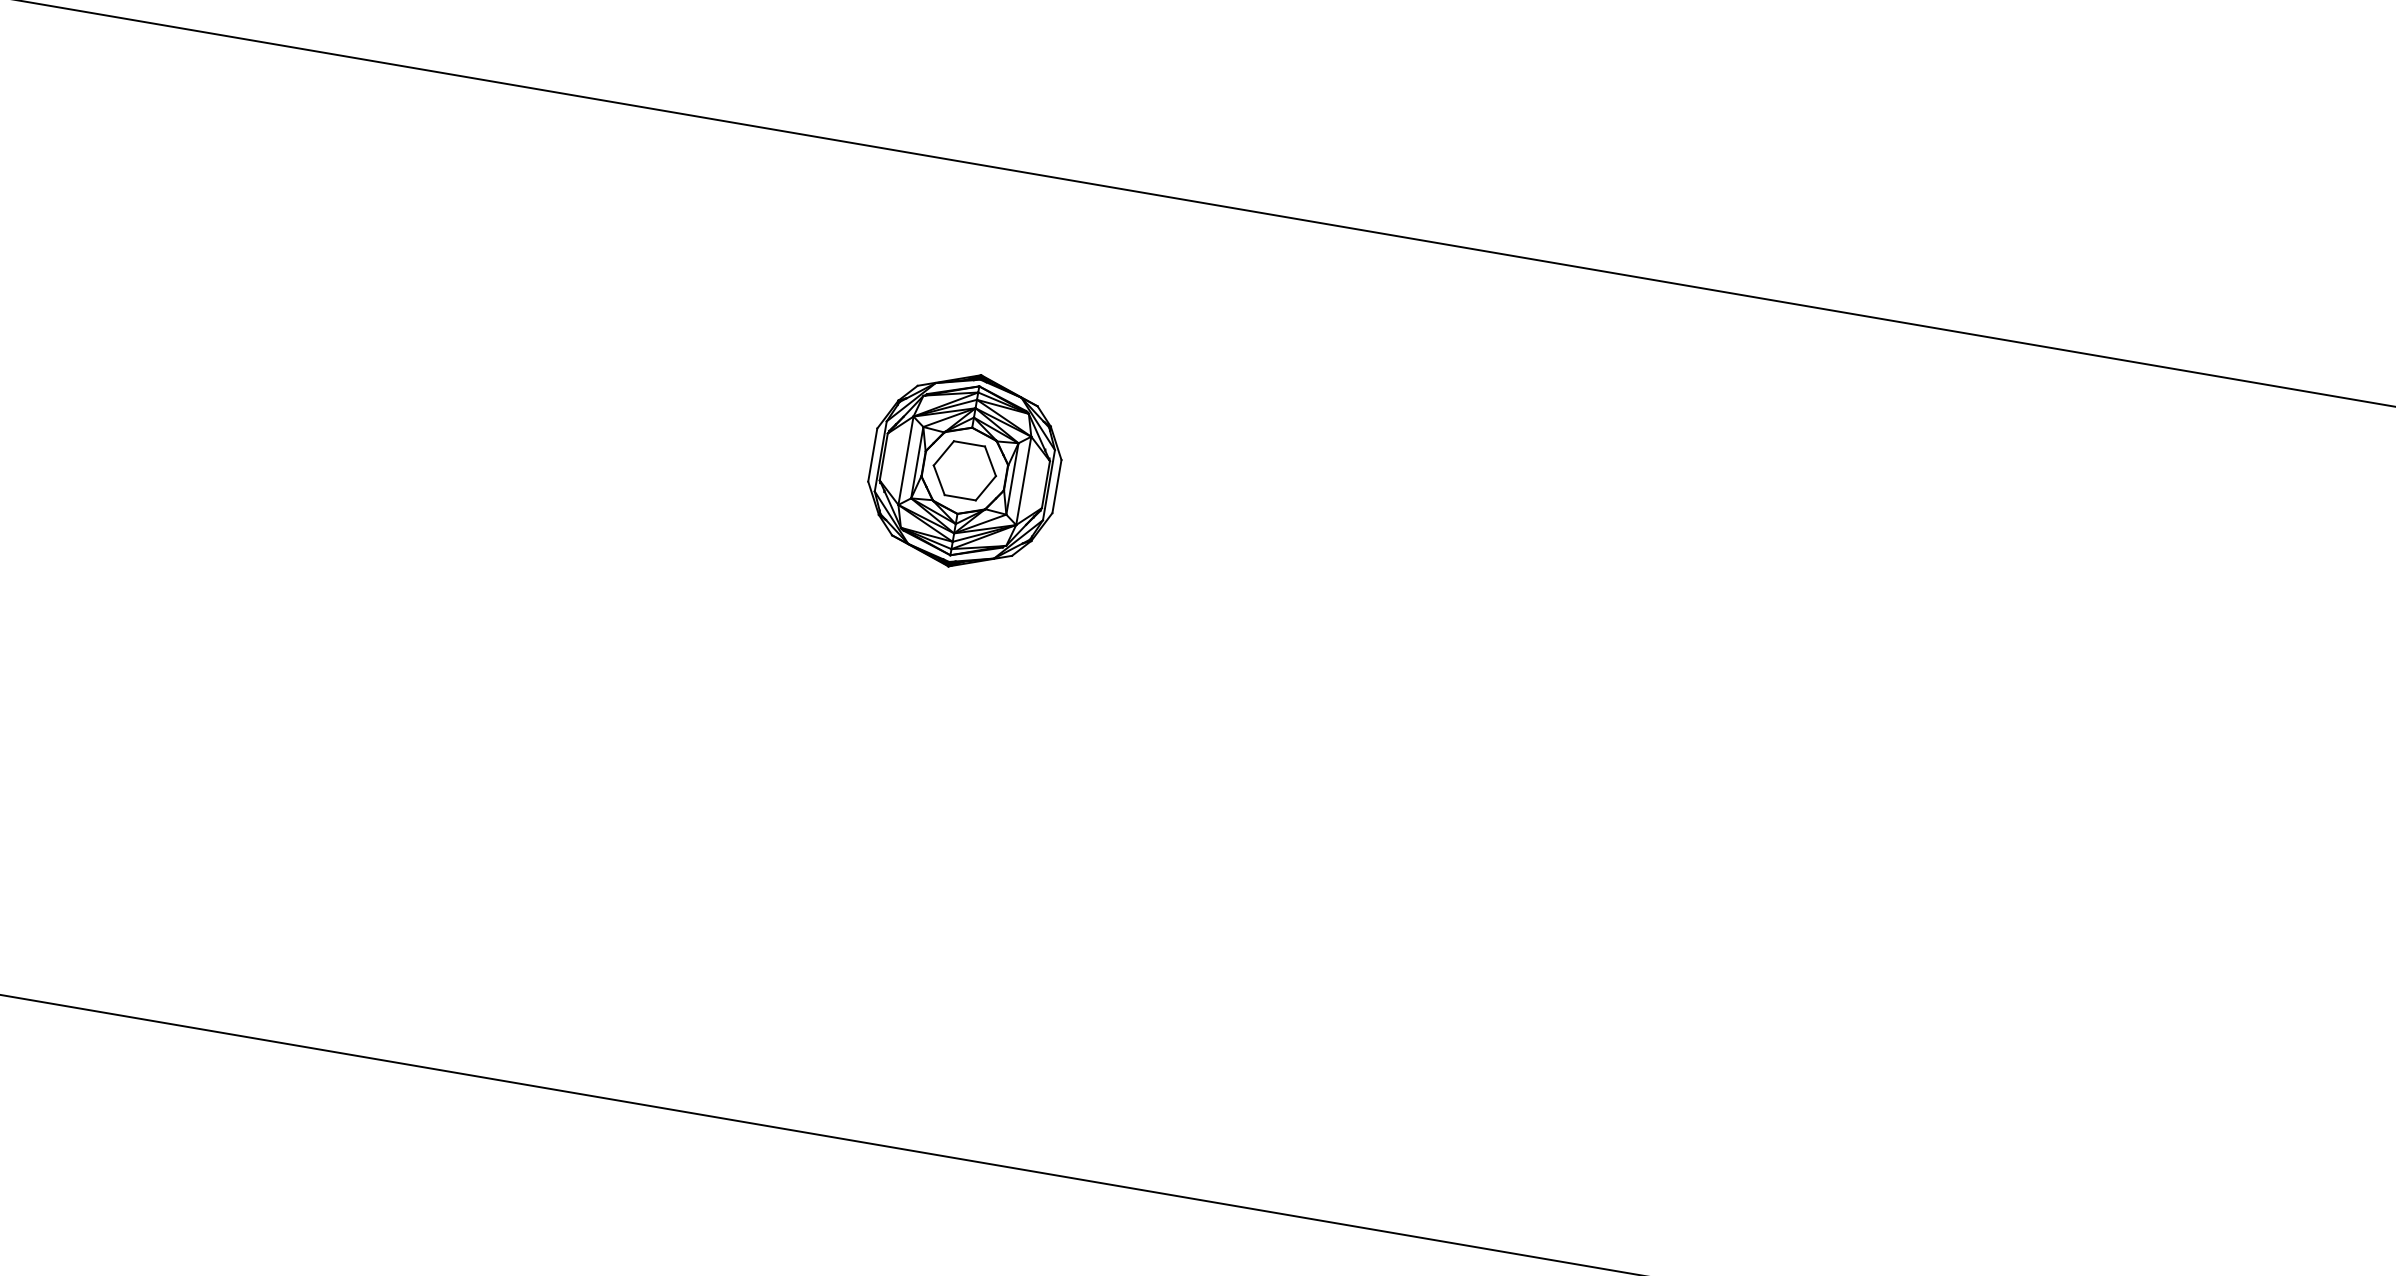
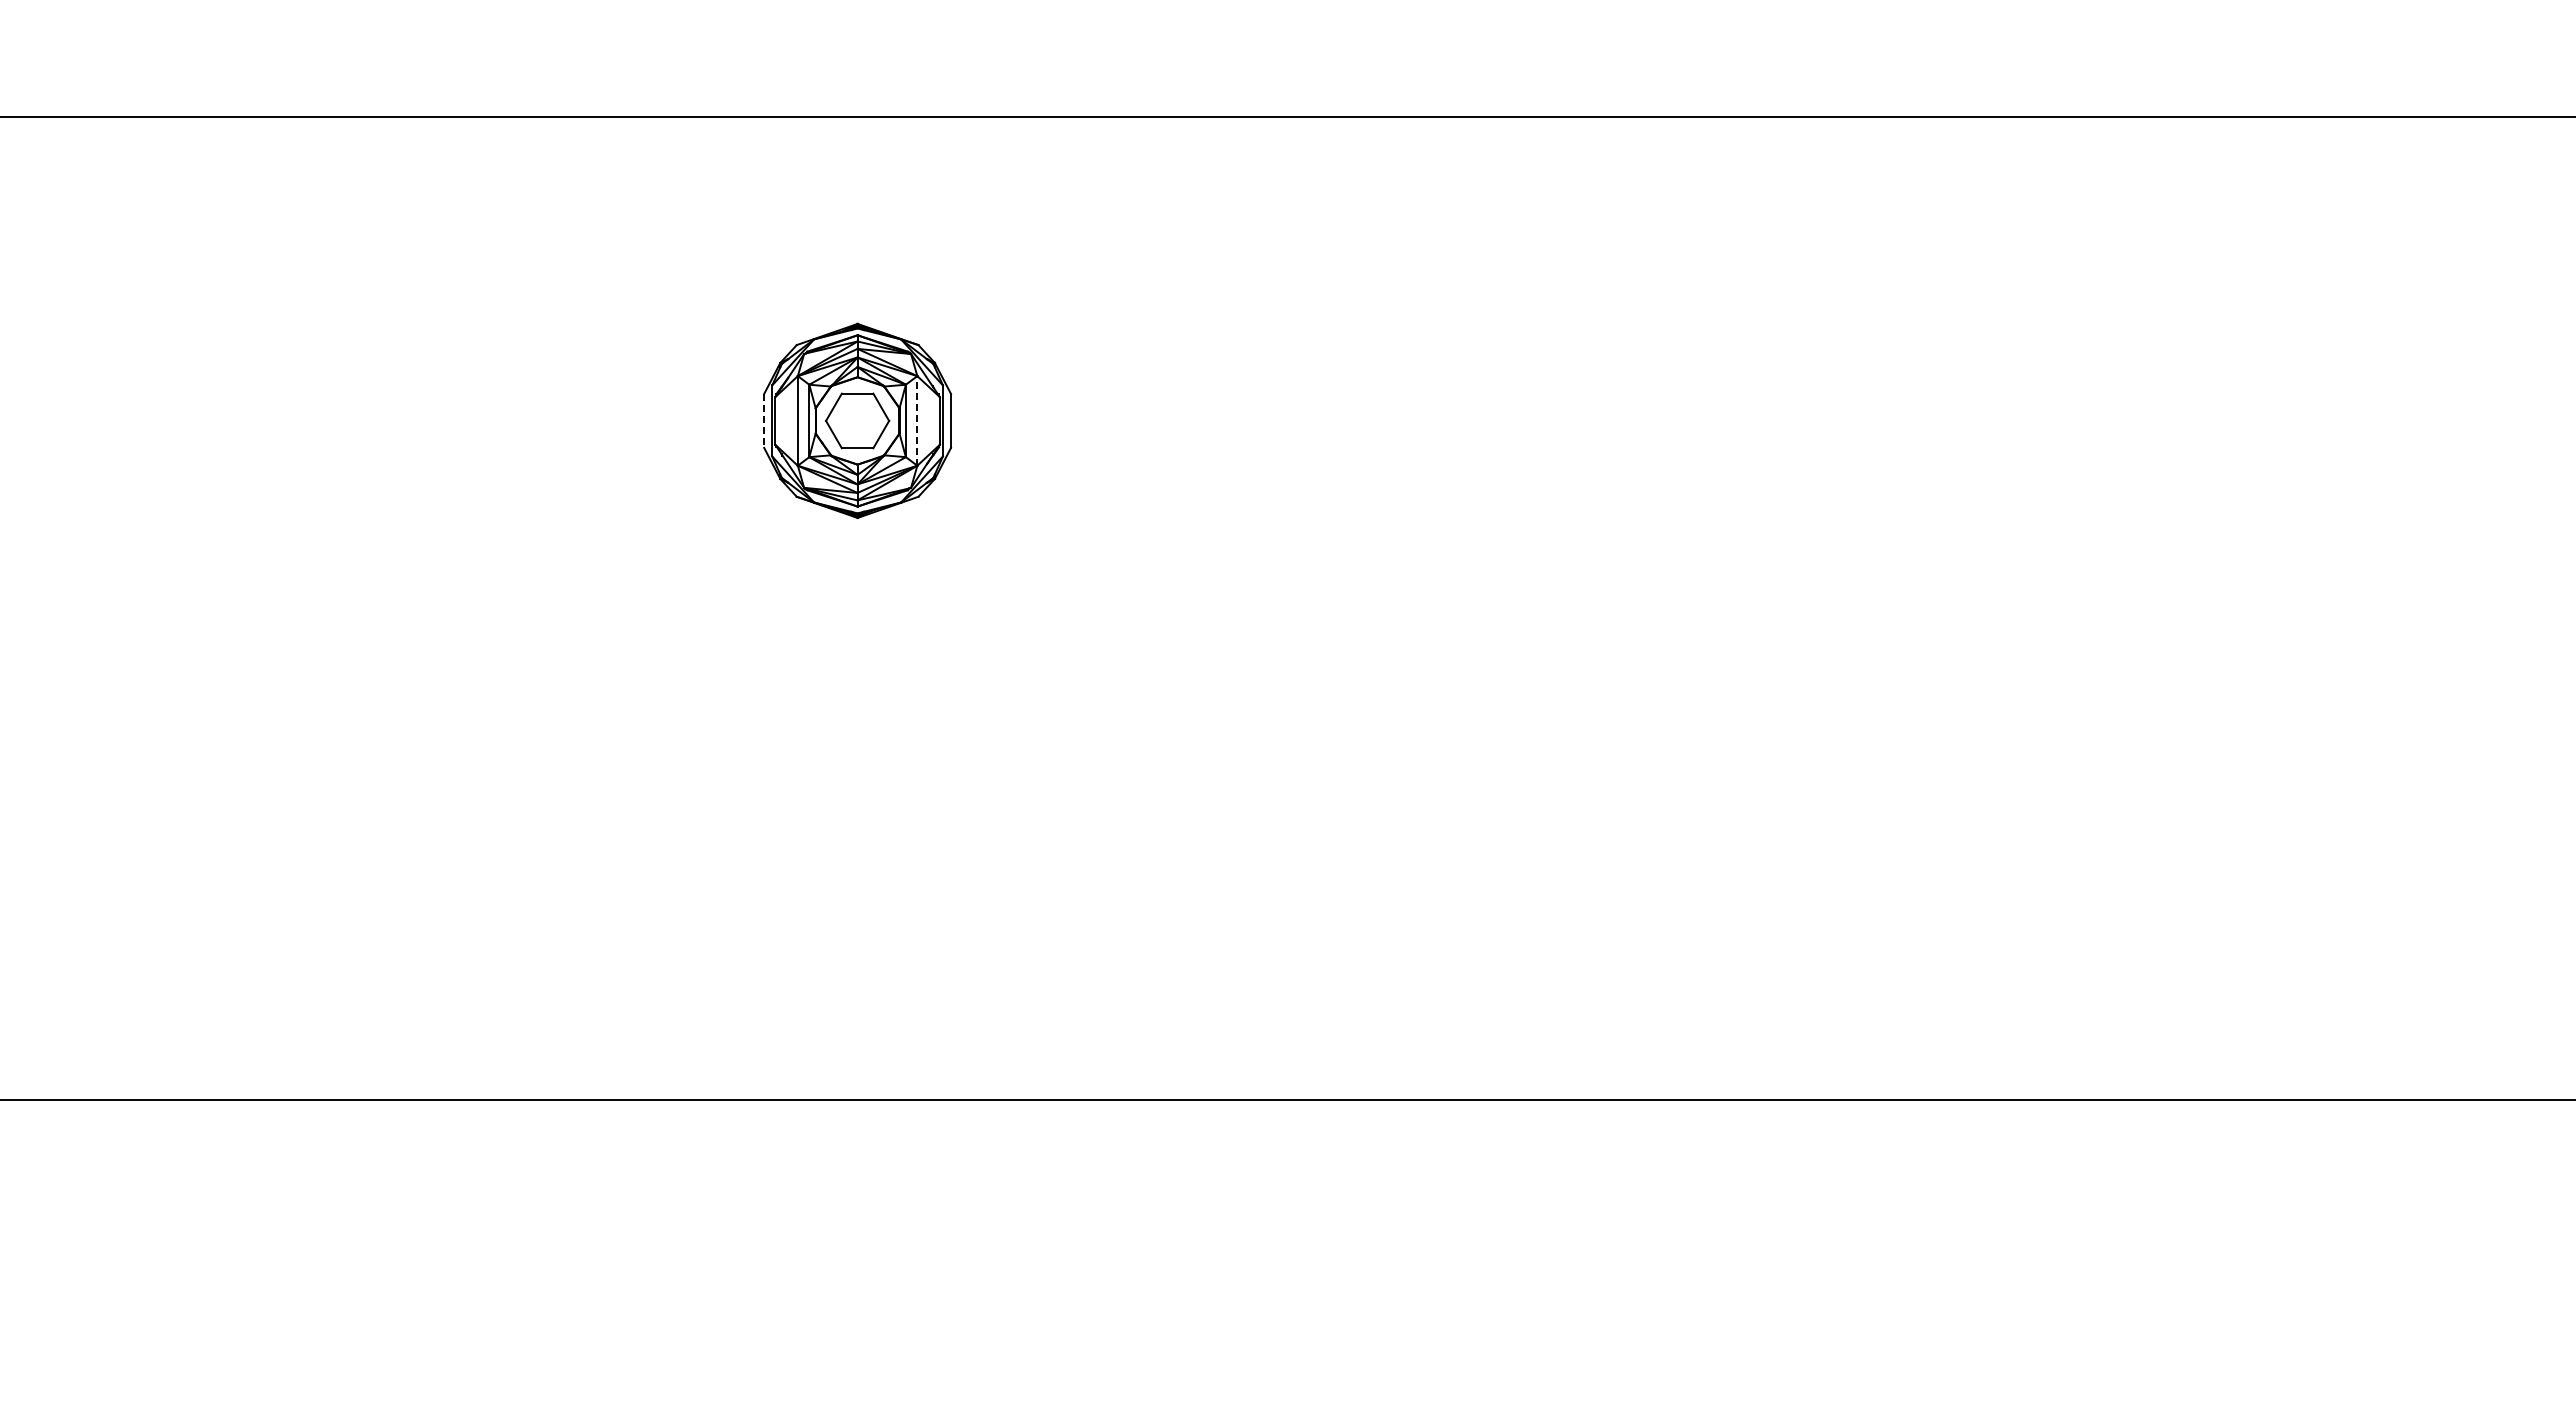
line: (873, 454) -> (764, 420), solid -> dashed
line: (1023, 480) -> (917, 420), solid -> dashed

